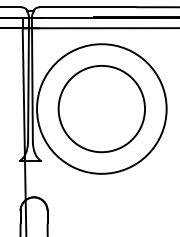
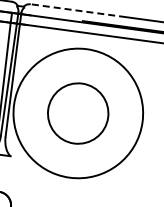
line: (87, 7) -> (77, 10), solid -> dashed
circle: (101, 109) -> (77, 113), size x0.7

